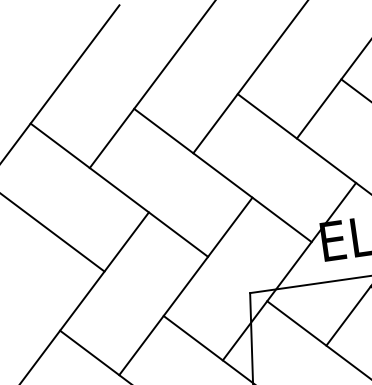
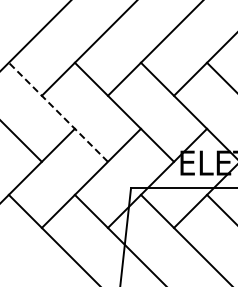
line: (119, 188) -> (58, 111), solid -> dashed

